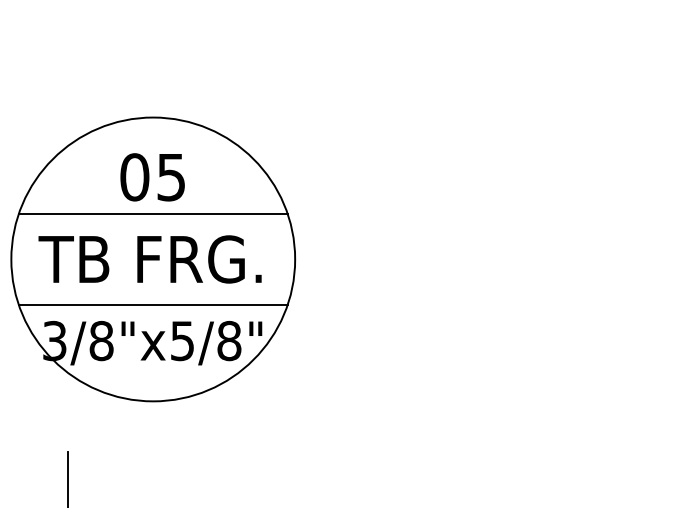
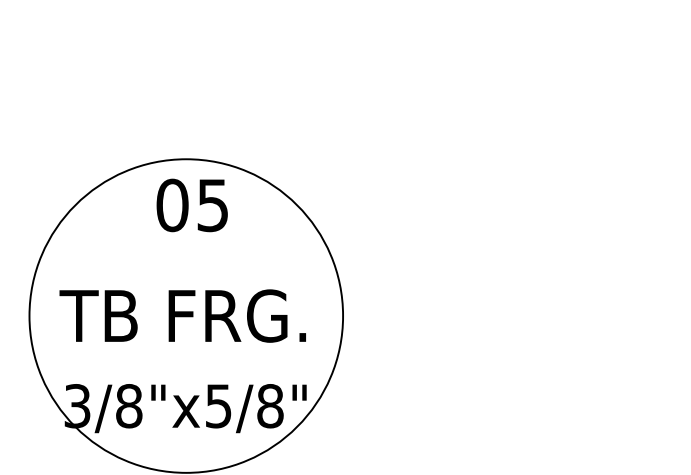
text: (152, 177) -> (192, 205), moved
line: (152, 213) -> (185, 265), removed
line: (152, 304) -> (185, 365), removed

